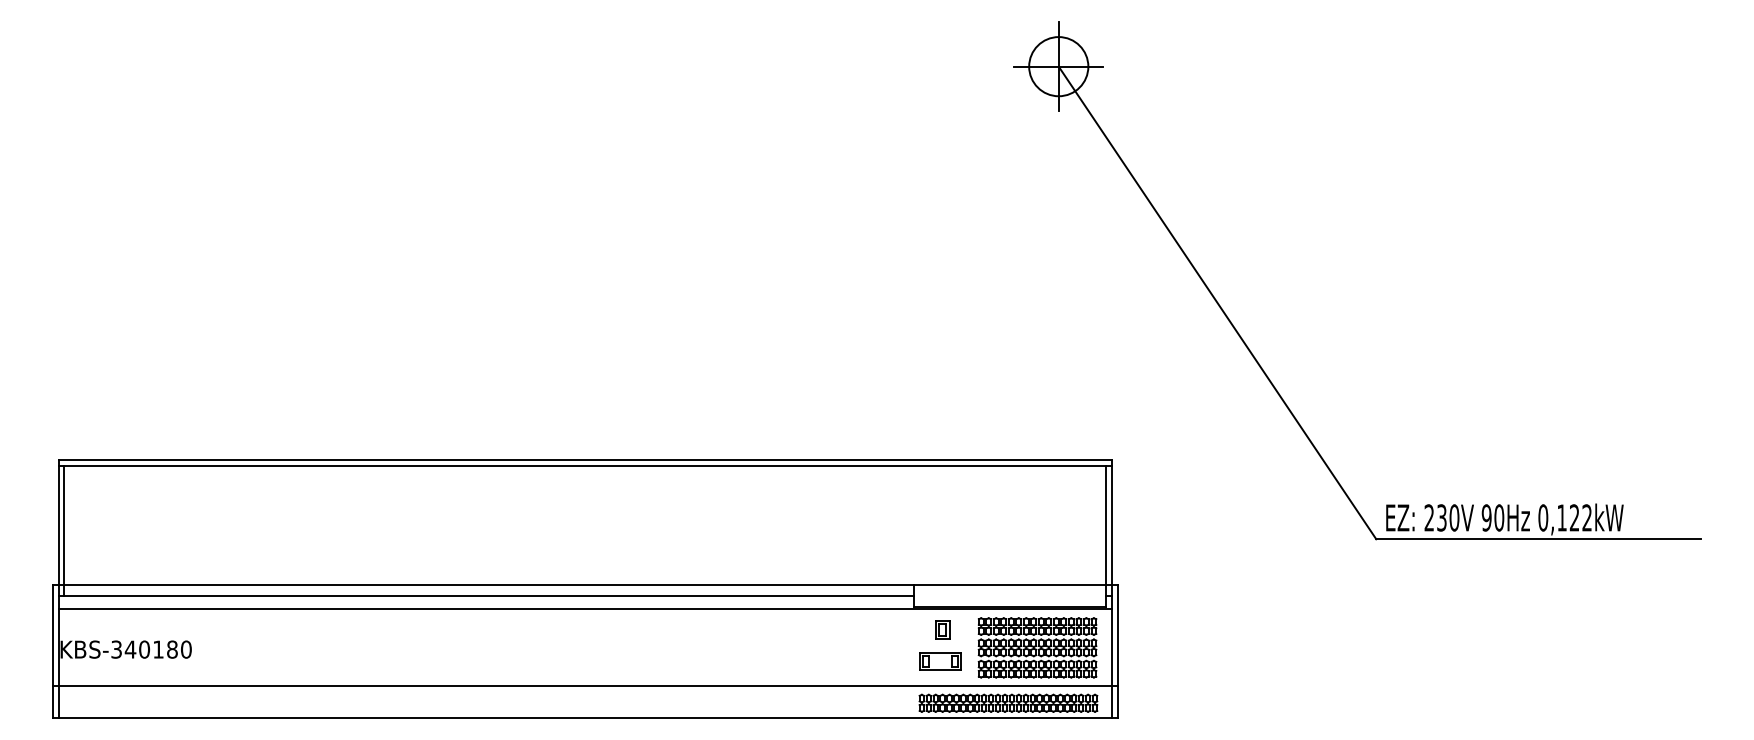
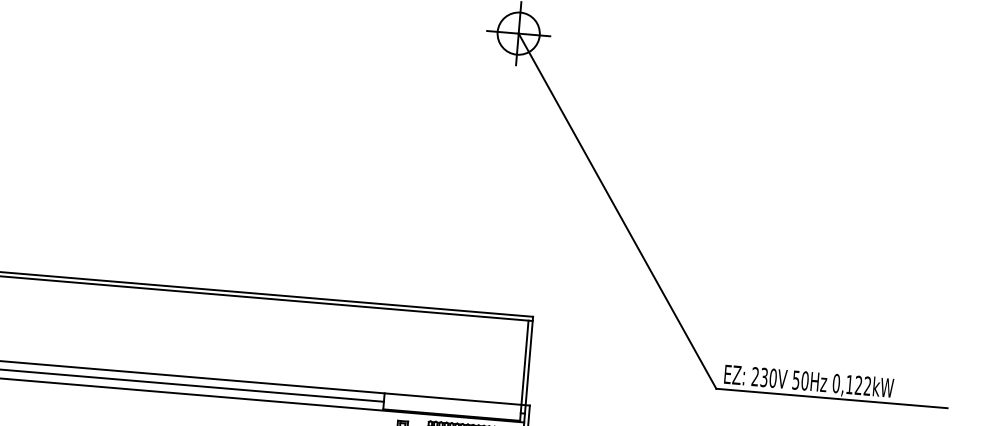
text: (1486, 517) -> (796, 379), 90Hz -> 50Hz

